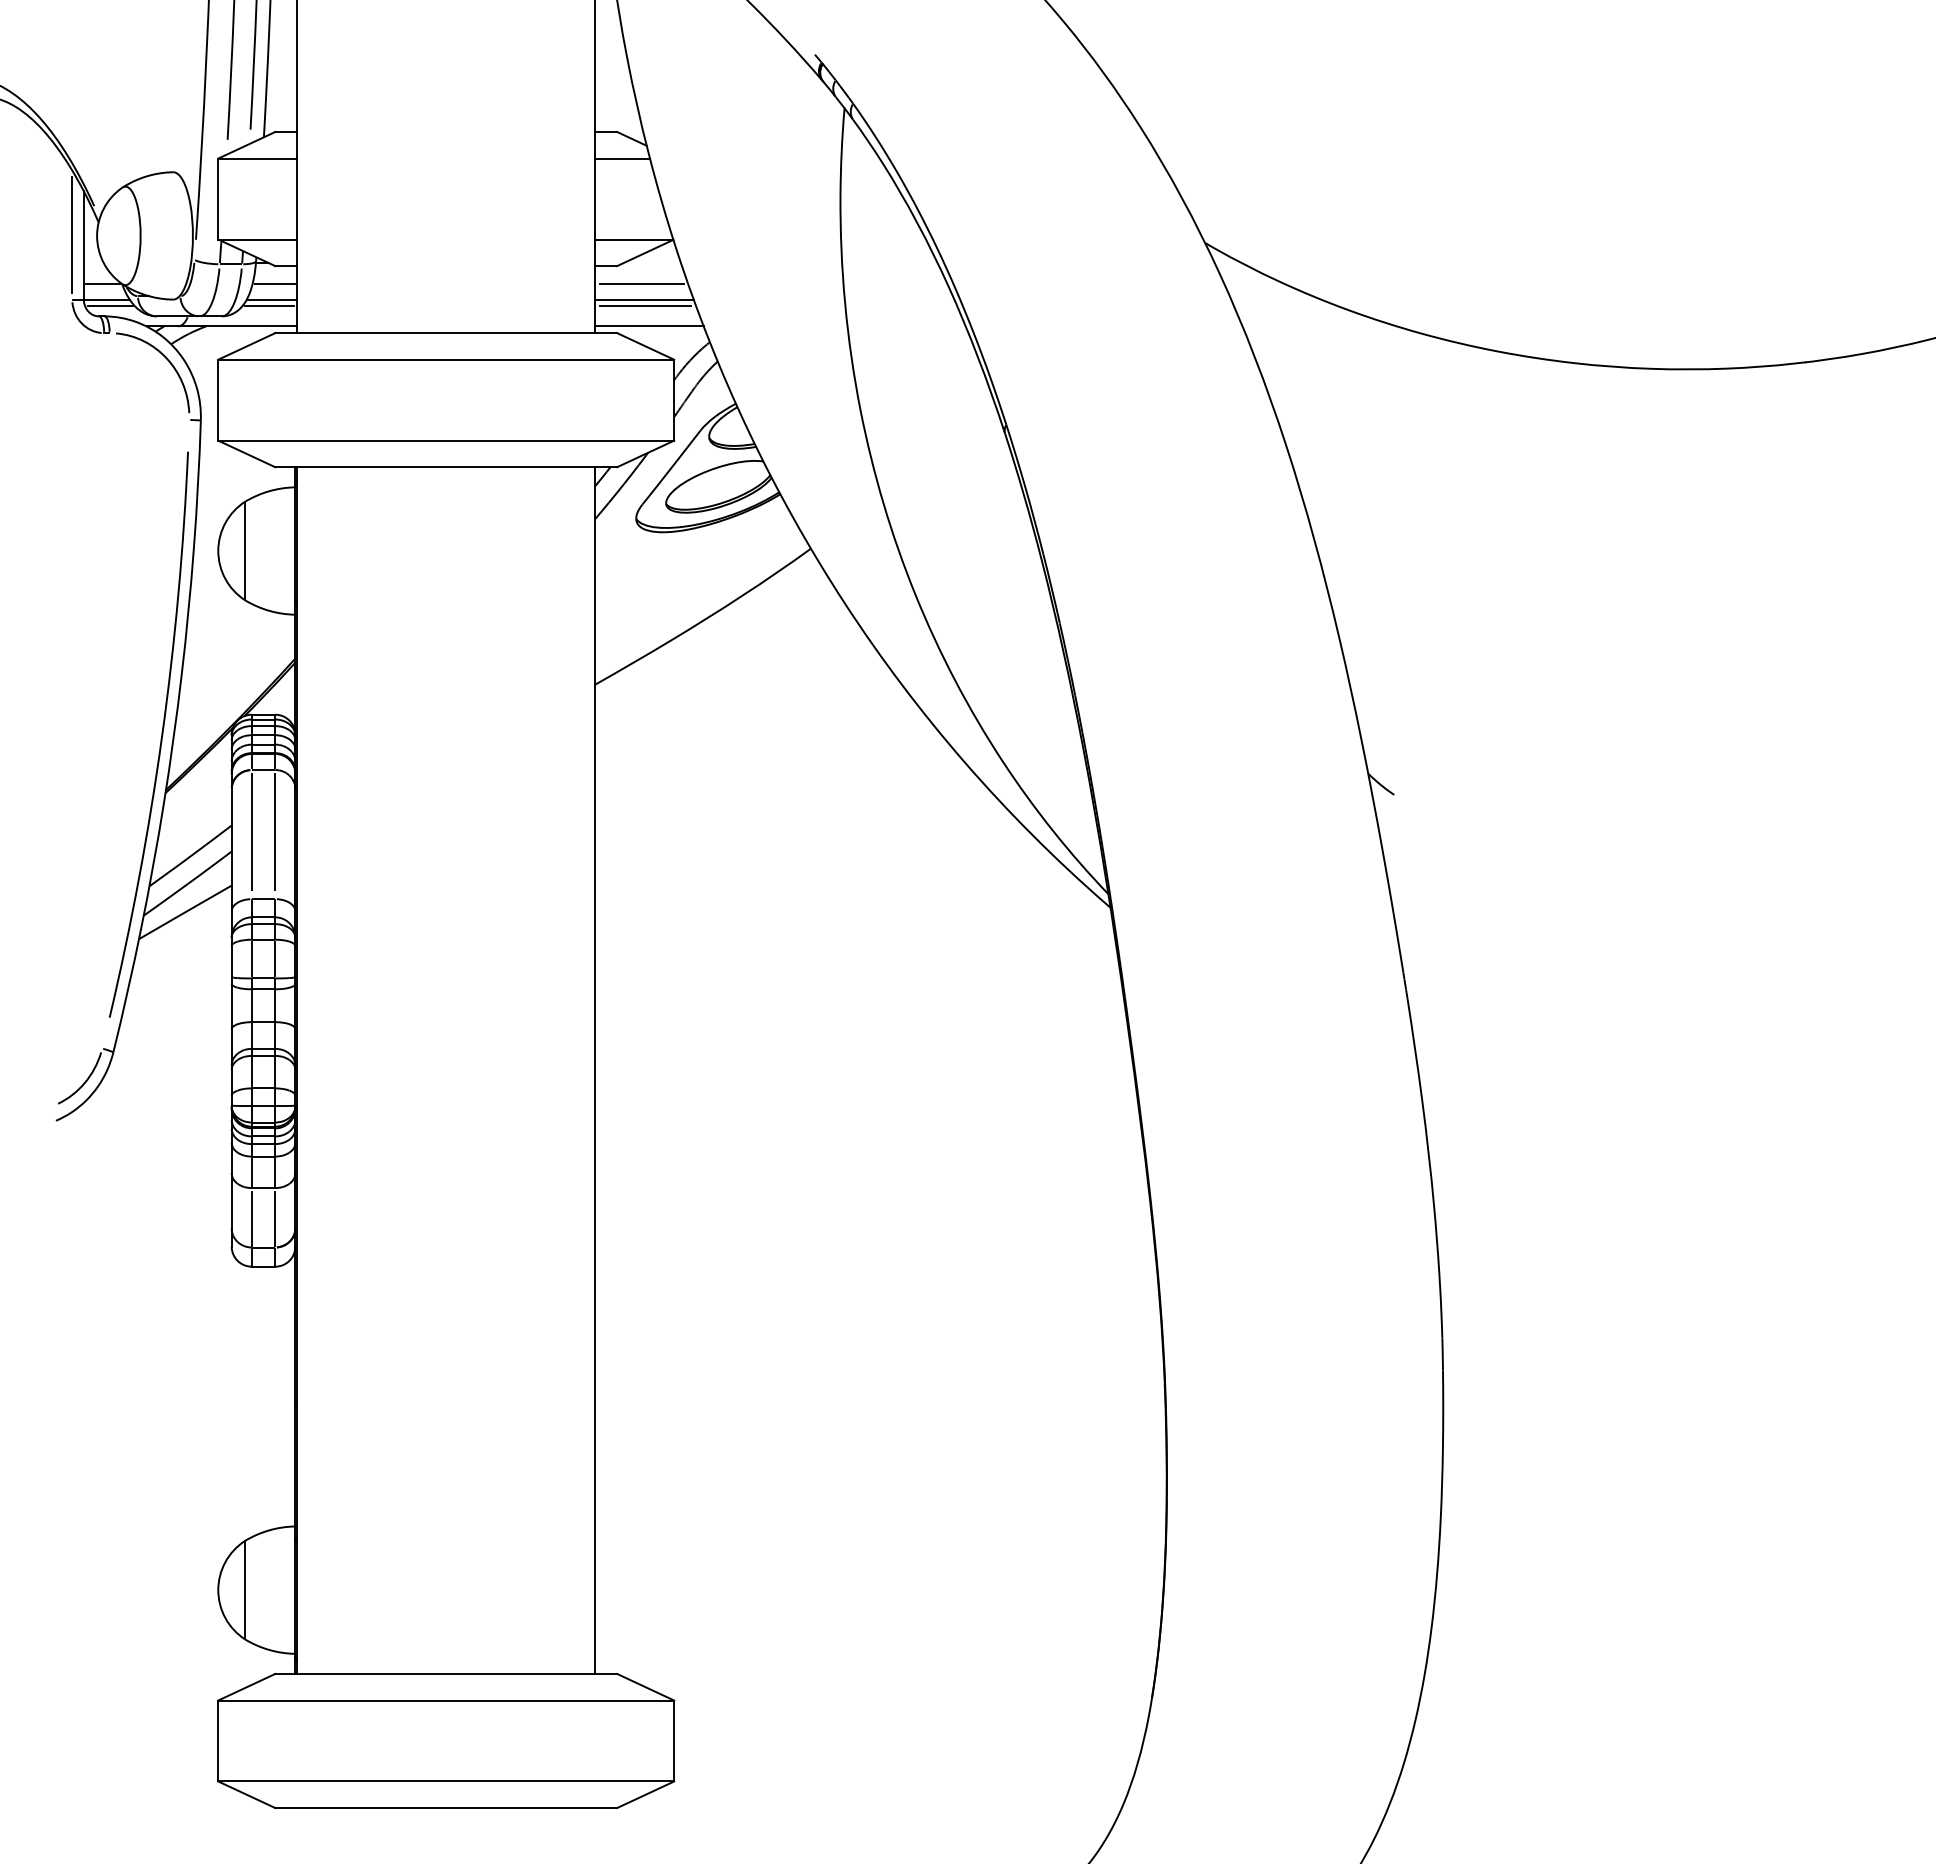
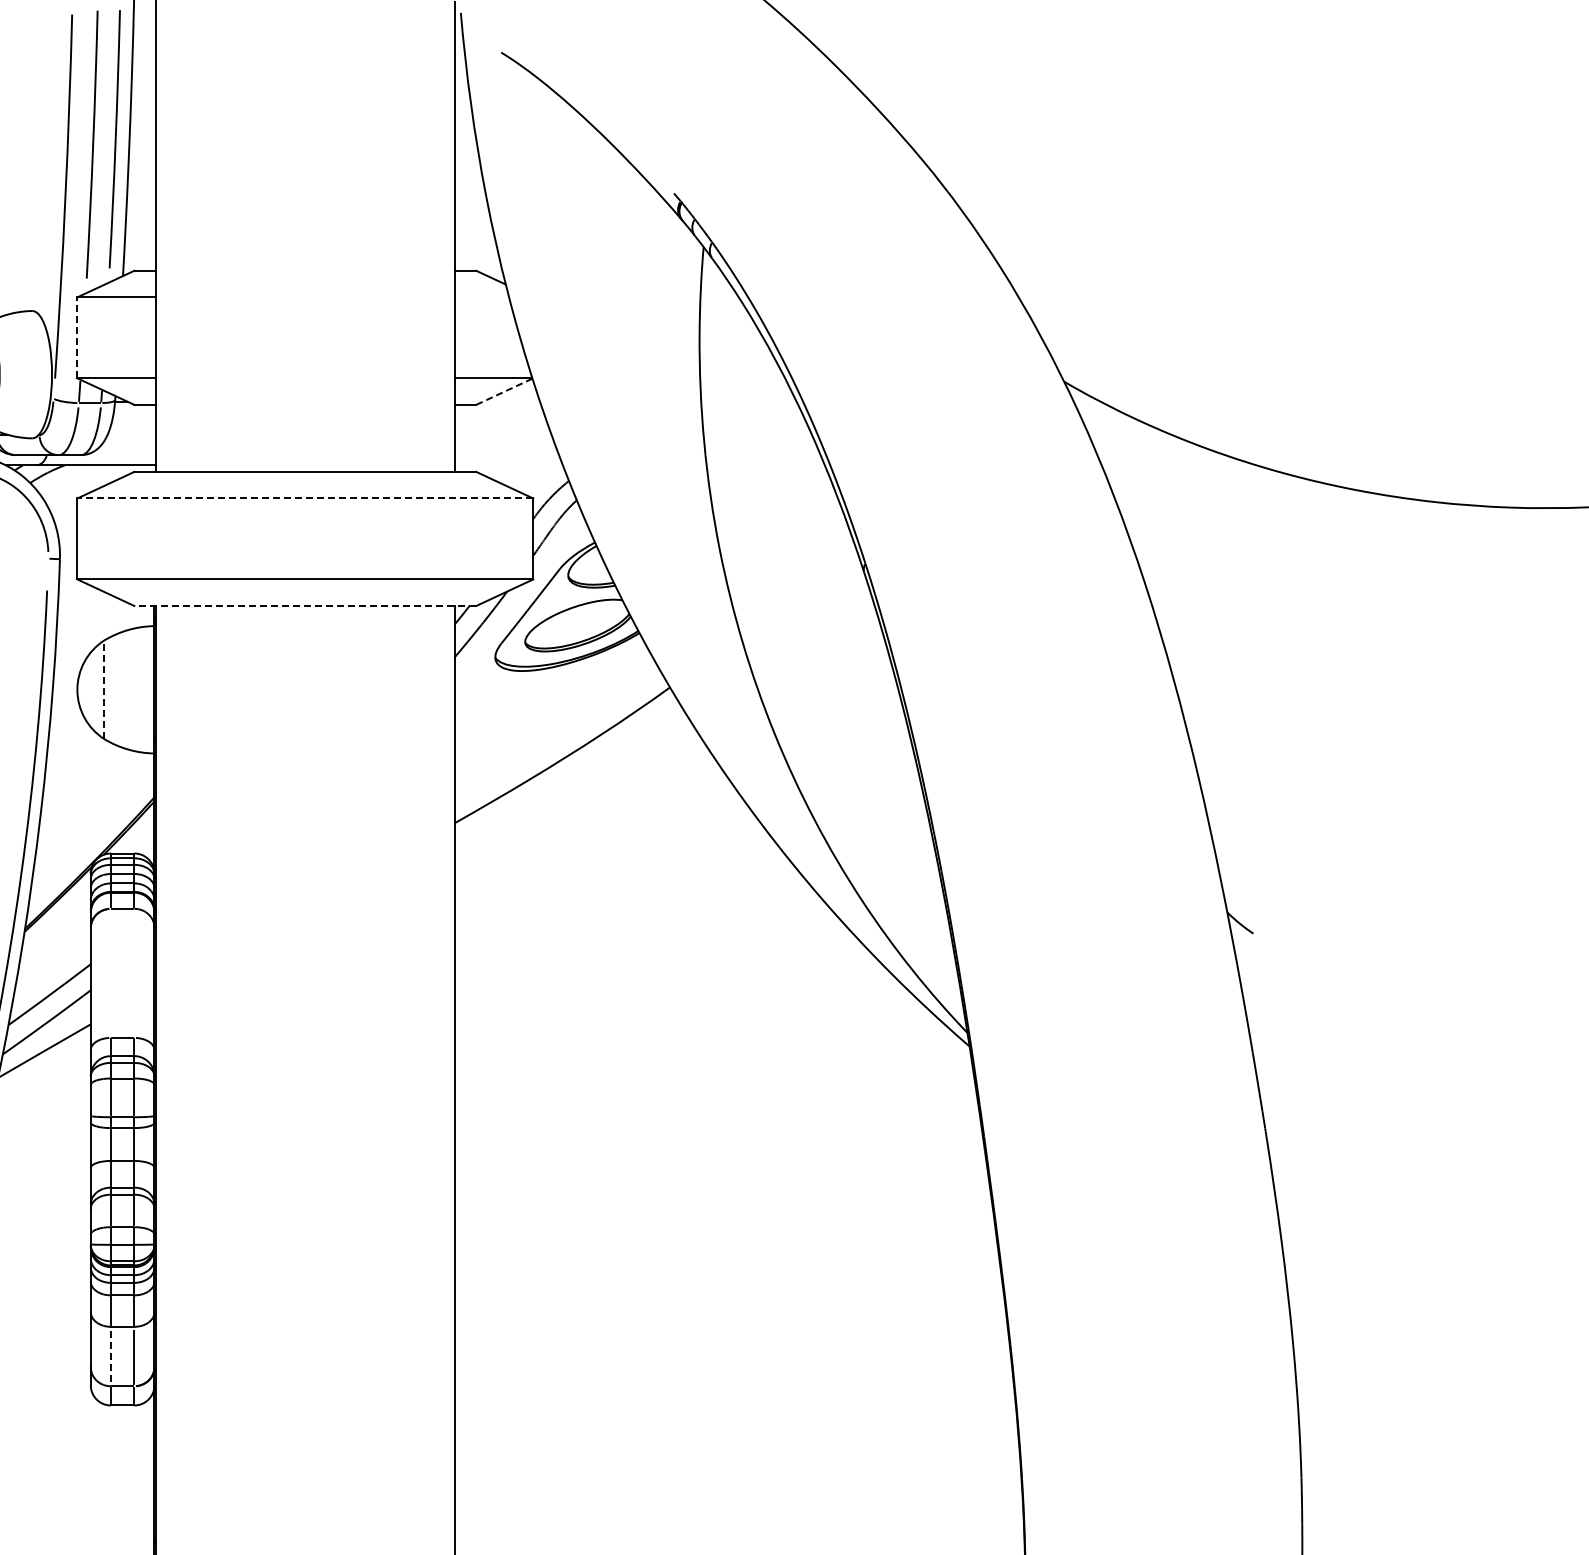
line: (622, 158) -> (481, 297), removed
line: (218, 198) -> (77, 337), solid -> dashed
line: (645, 252) -> (504, 391), solid -> dashed
line: (274, 284) -> (133, 423), removed
line: (641, 284) -> (500, 423), removed
line: (271, 299) -> (130, 438), removed
line: (644, 299) -> (503, 438), removed
line: (269, 306) -> (128, 445), removed
line: (645, 306) -> (504, 445), removed
line: (649, 326) -> (508, 465), removed
line: (446, 359) -> (305, 498), solid -> dashed
line: (446, 467) -> (305, 606), solid -> dashed
line: (245, 550) -> (104, 689), solid -> dashed
line: (251, 831) -> (110, 970), removed
line: (275, 831) -> (134, 970), removed
line: (251, 1218) -> (110, 1357), solid -> dashed

